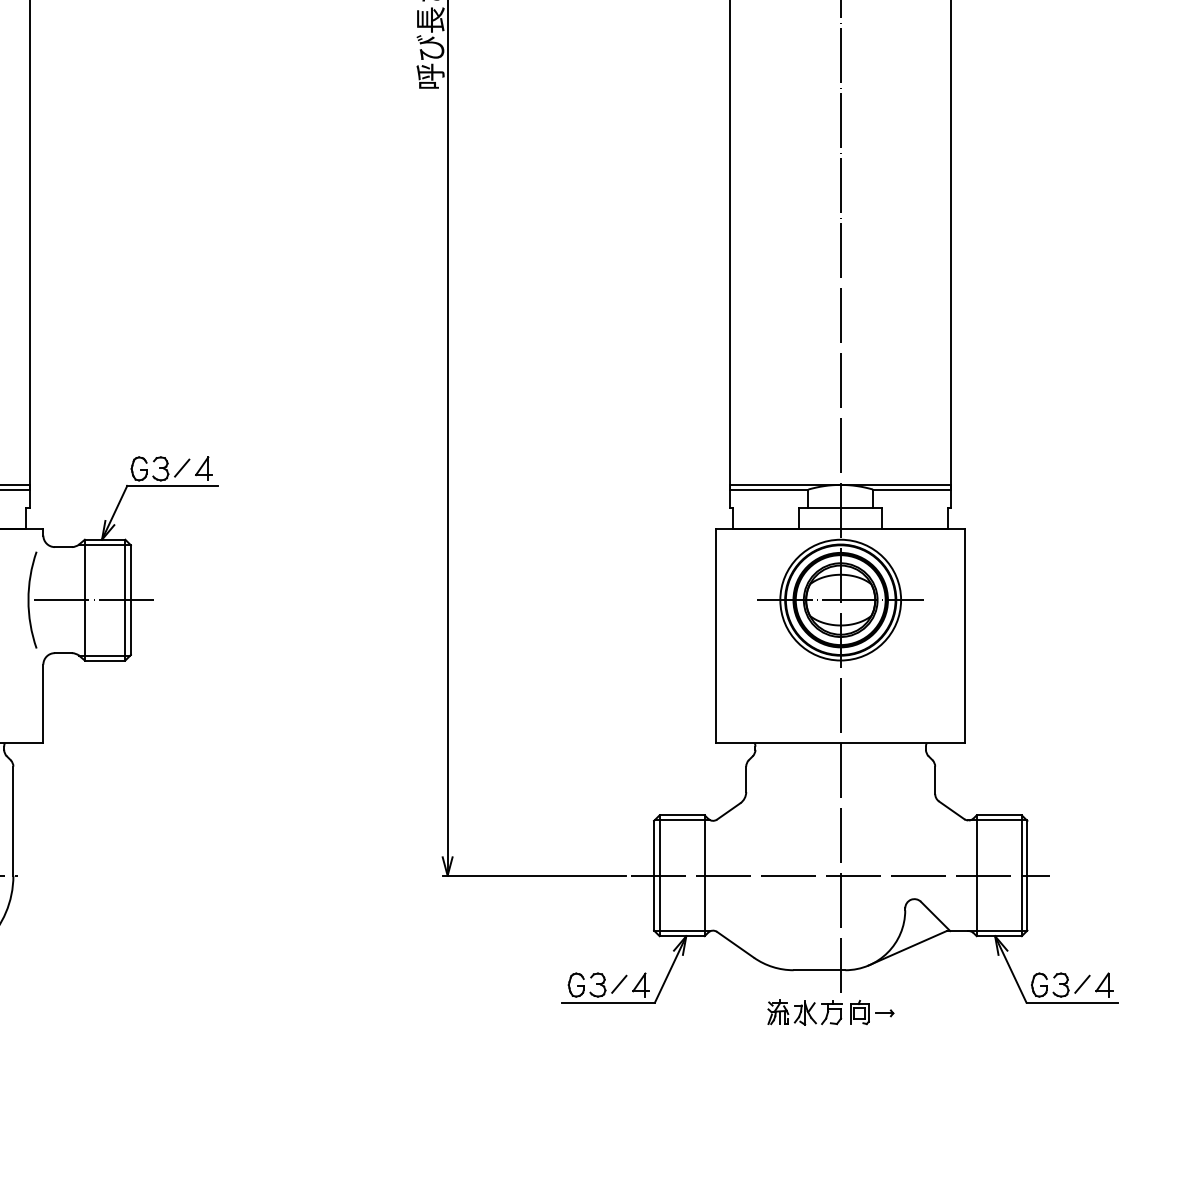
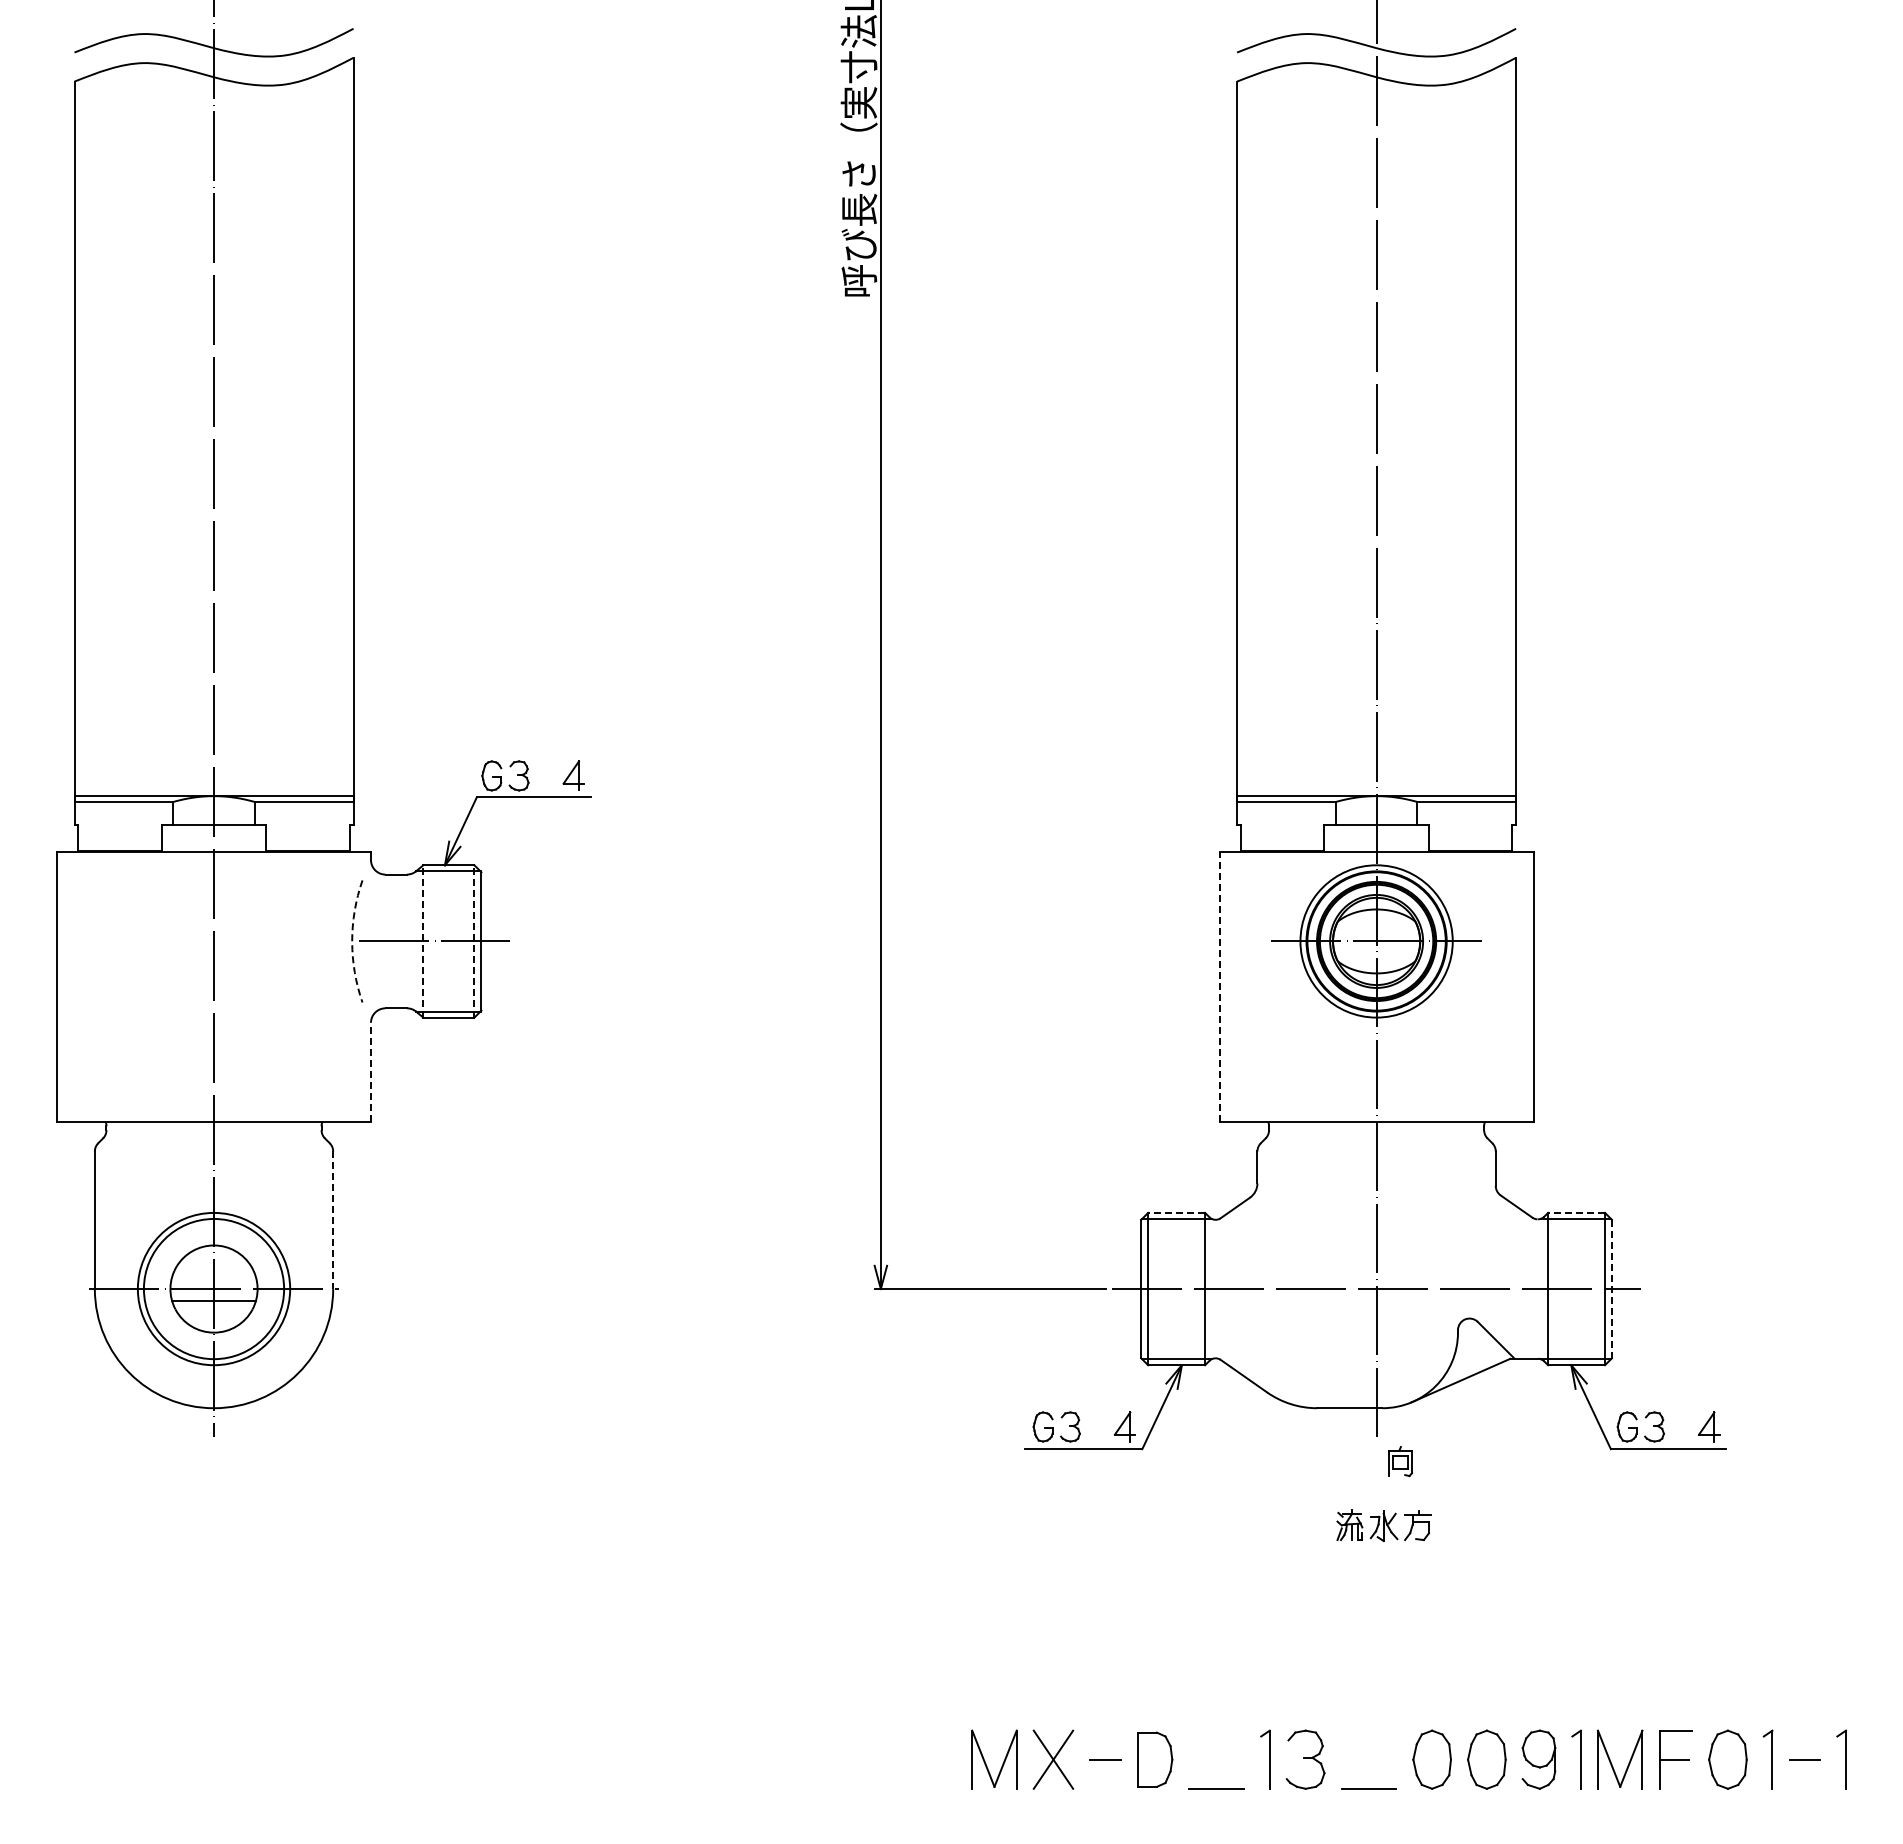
line: (182, 467) -> (546, 774), removed
line: (85, 599) -> (423, 940), solid -> dashed
line: (125, 599) -> (474, 940), solid -> dashed
arc: (28, 600) -> (352, 941), solid -> dashed
line: (716, 635) -> (1219, 986), solid -> dashed
line: (42, 704) -> (370, 1072), solid -> dashed
line: (682, 815) -> (1176, 1212), solid -> dashed
line: (999, 815) -> (1576, 1212), solid -> dashed
line: (13, 821) -> (333, 1220), solid -> dashed
line: (1027, 876) -> (1612, 1289), solid -> dashed
line: (619, 983) -> (1097, 1425), removed
line: (1082, 983) -> (1681, 1425), removed
part: (804, 1012) -> (1383, 1525), moved
part: (885, 1013) -> (1432, 1462), removed

